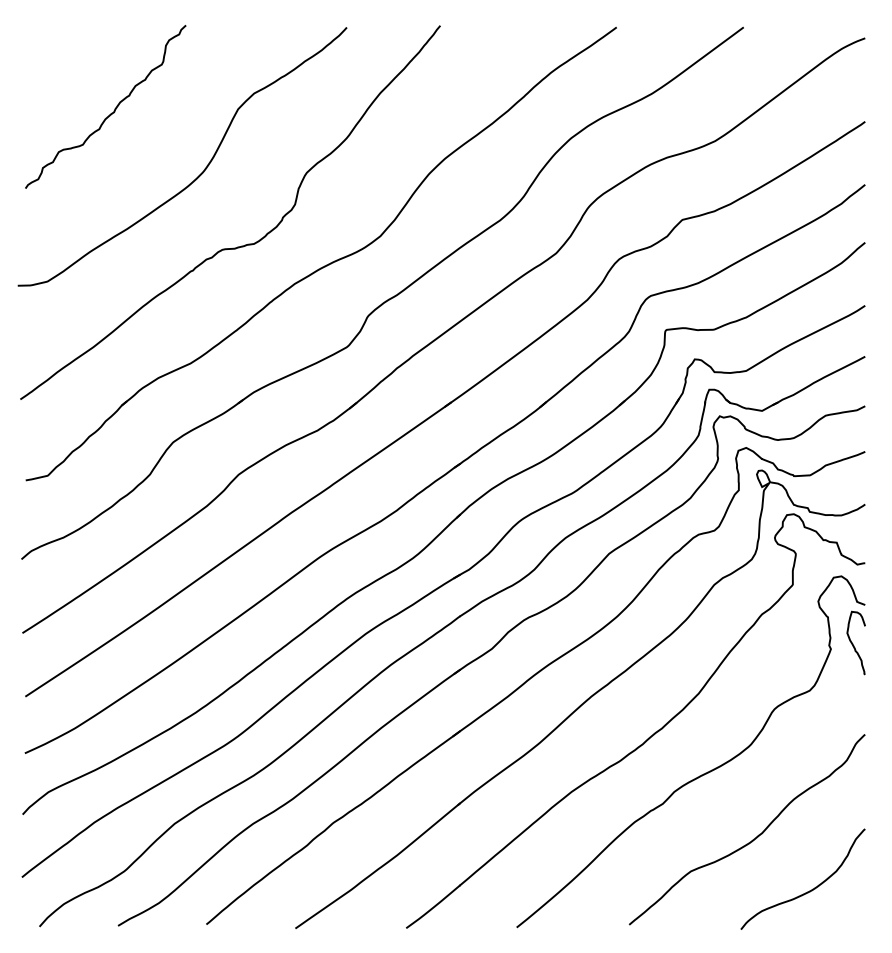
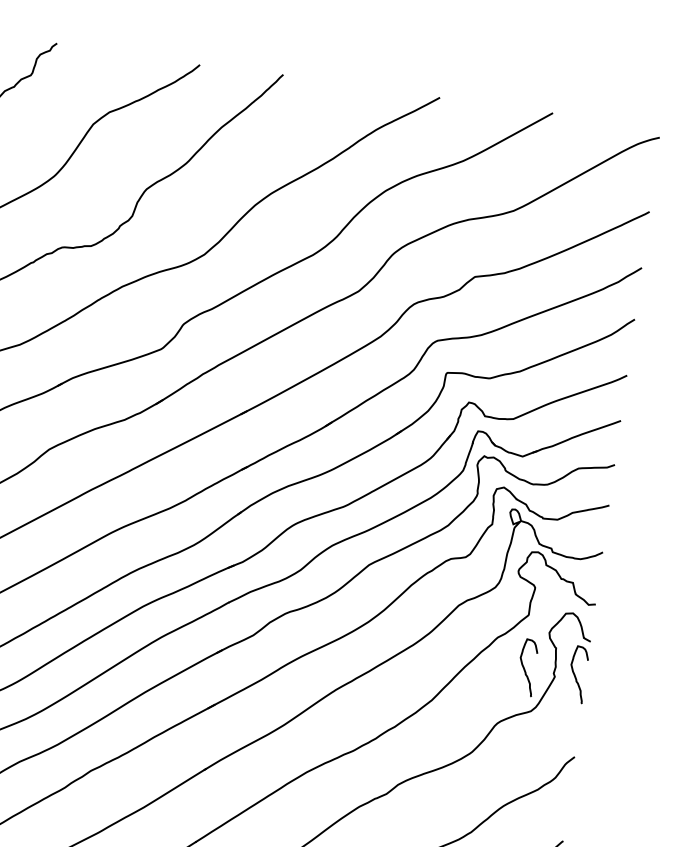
curve: (796, 643) -> (524, 667), added

